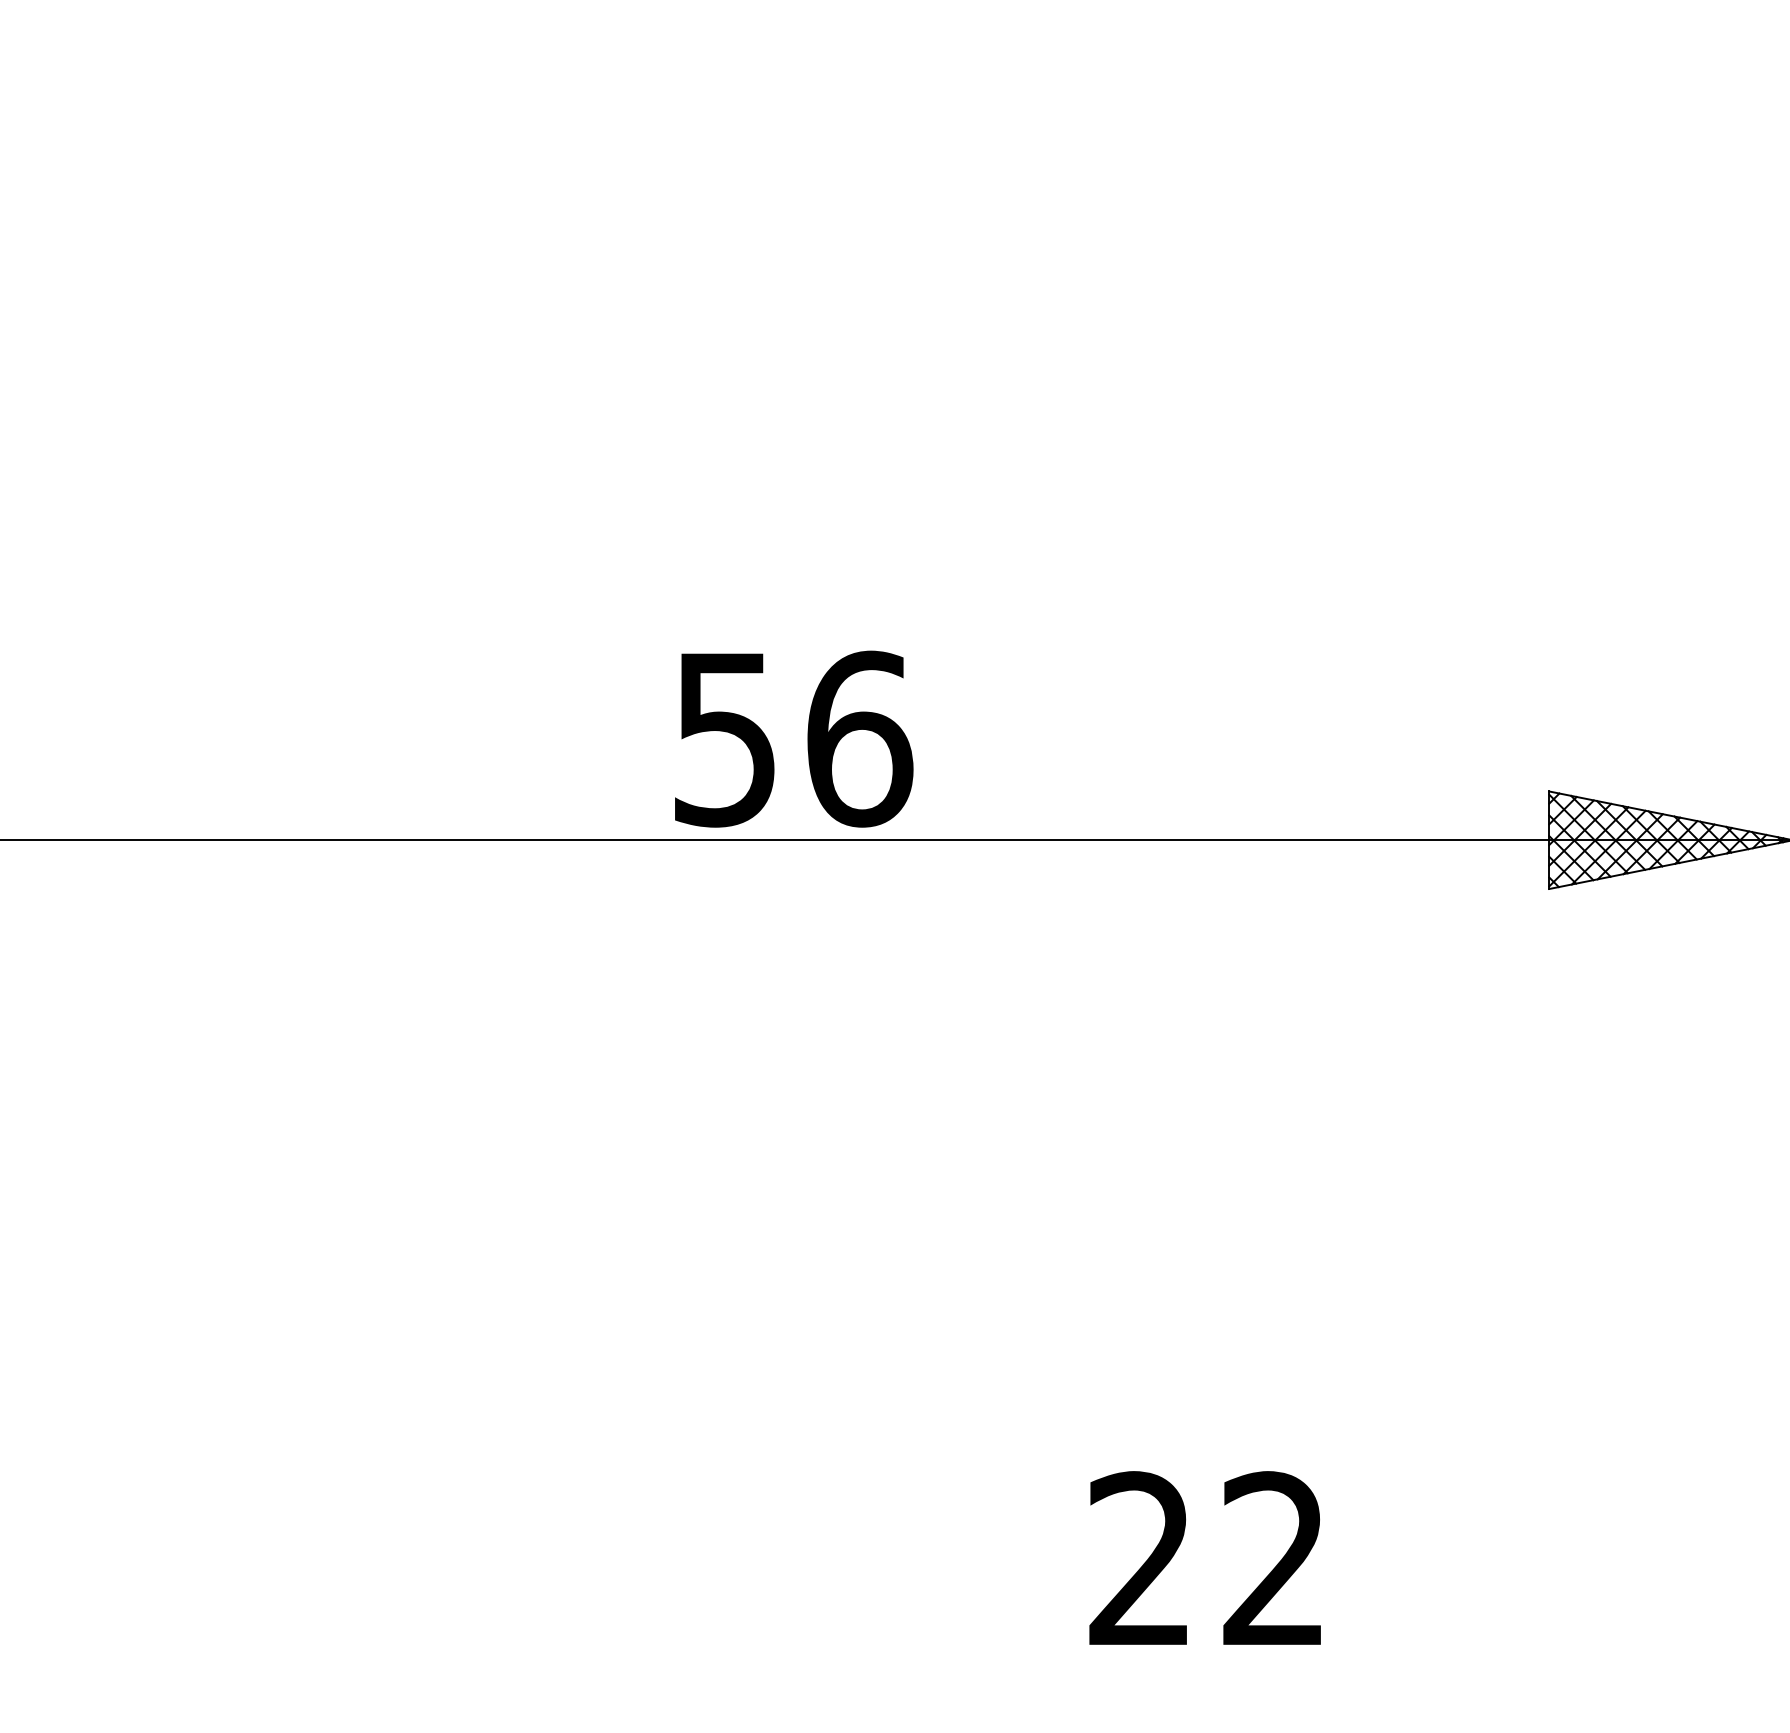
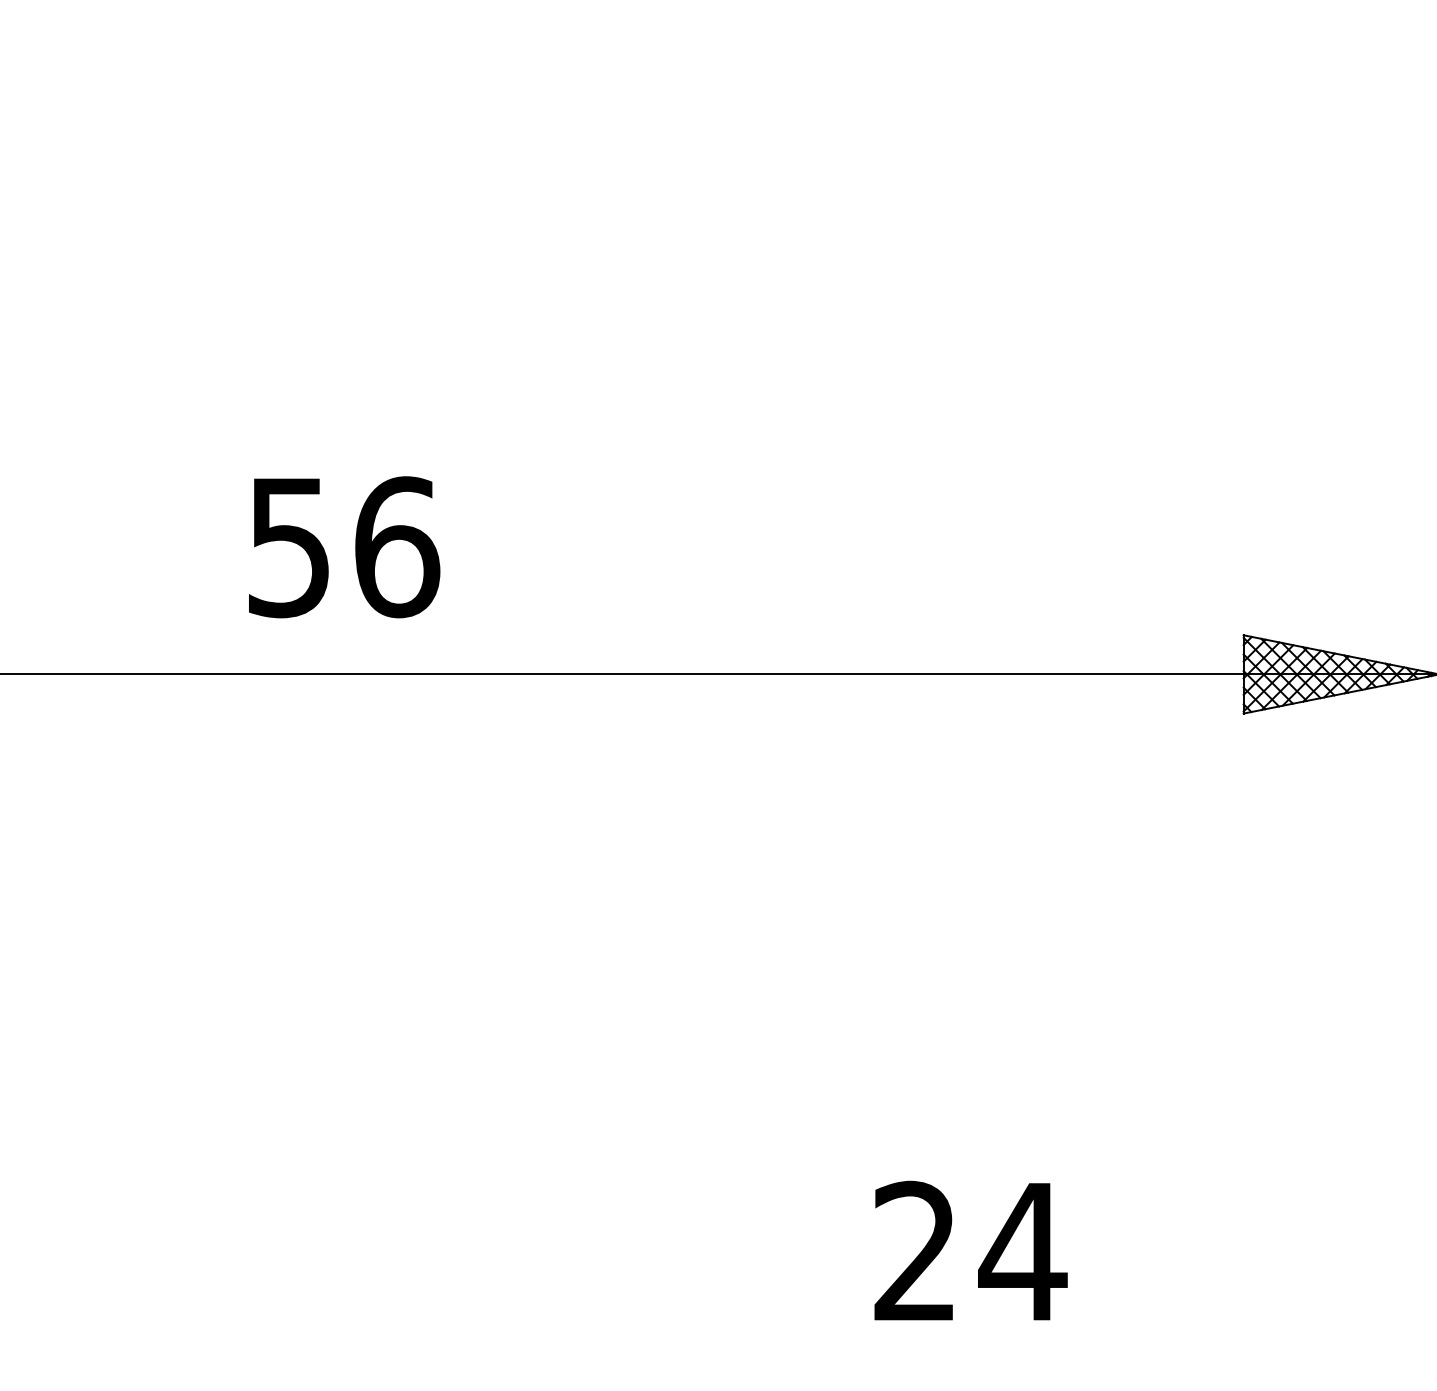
text: (794, 739) -> (344, 547), moved
text: (1273, 1557) -> (1022, 1250), 22 -> 24

